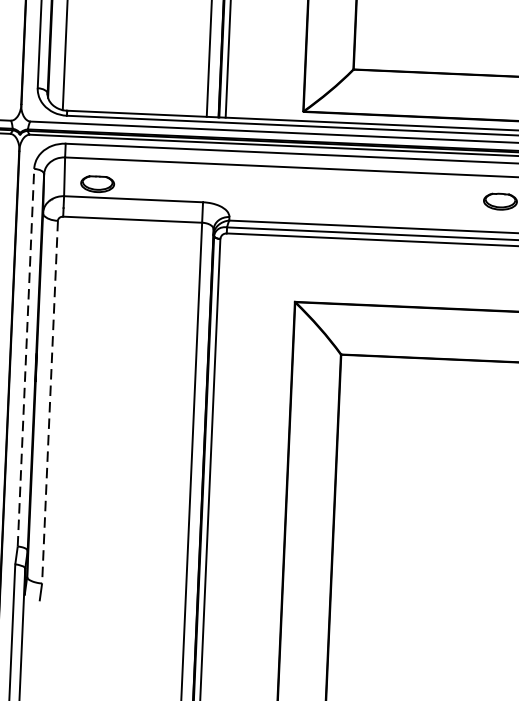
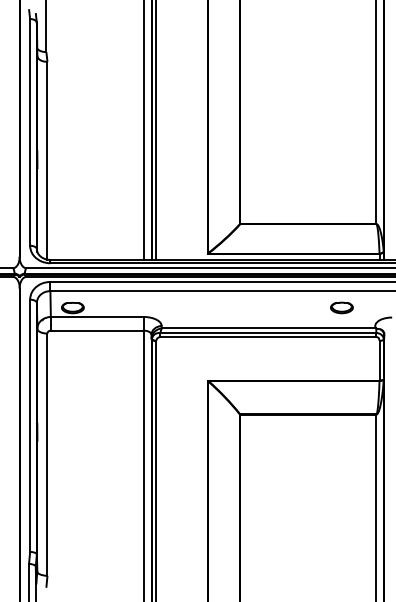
line: (26, 357) -> (30, 425), dashed -> solid
line: (50, 403) -> (47, 455), dashed -> solid

